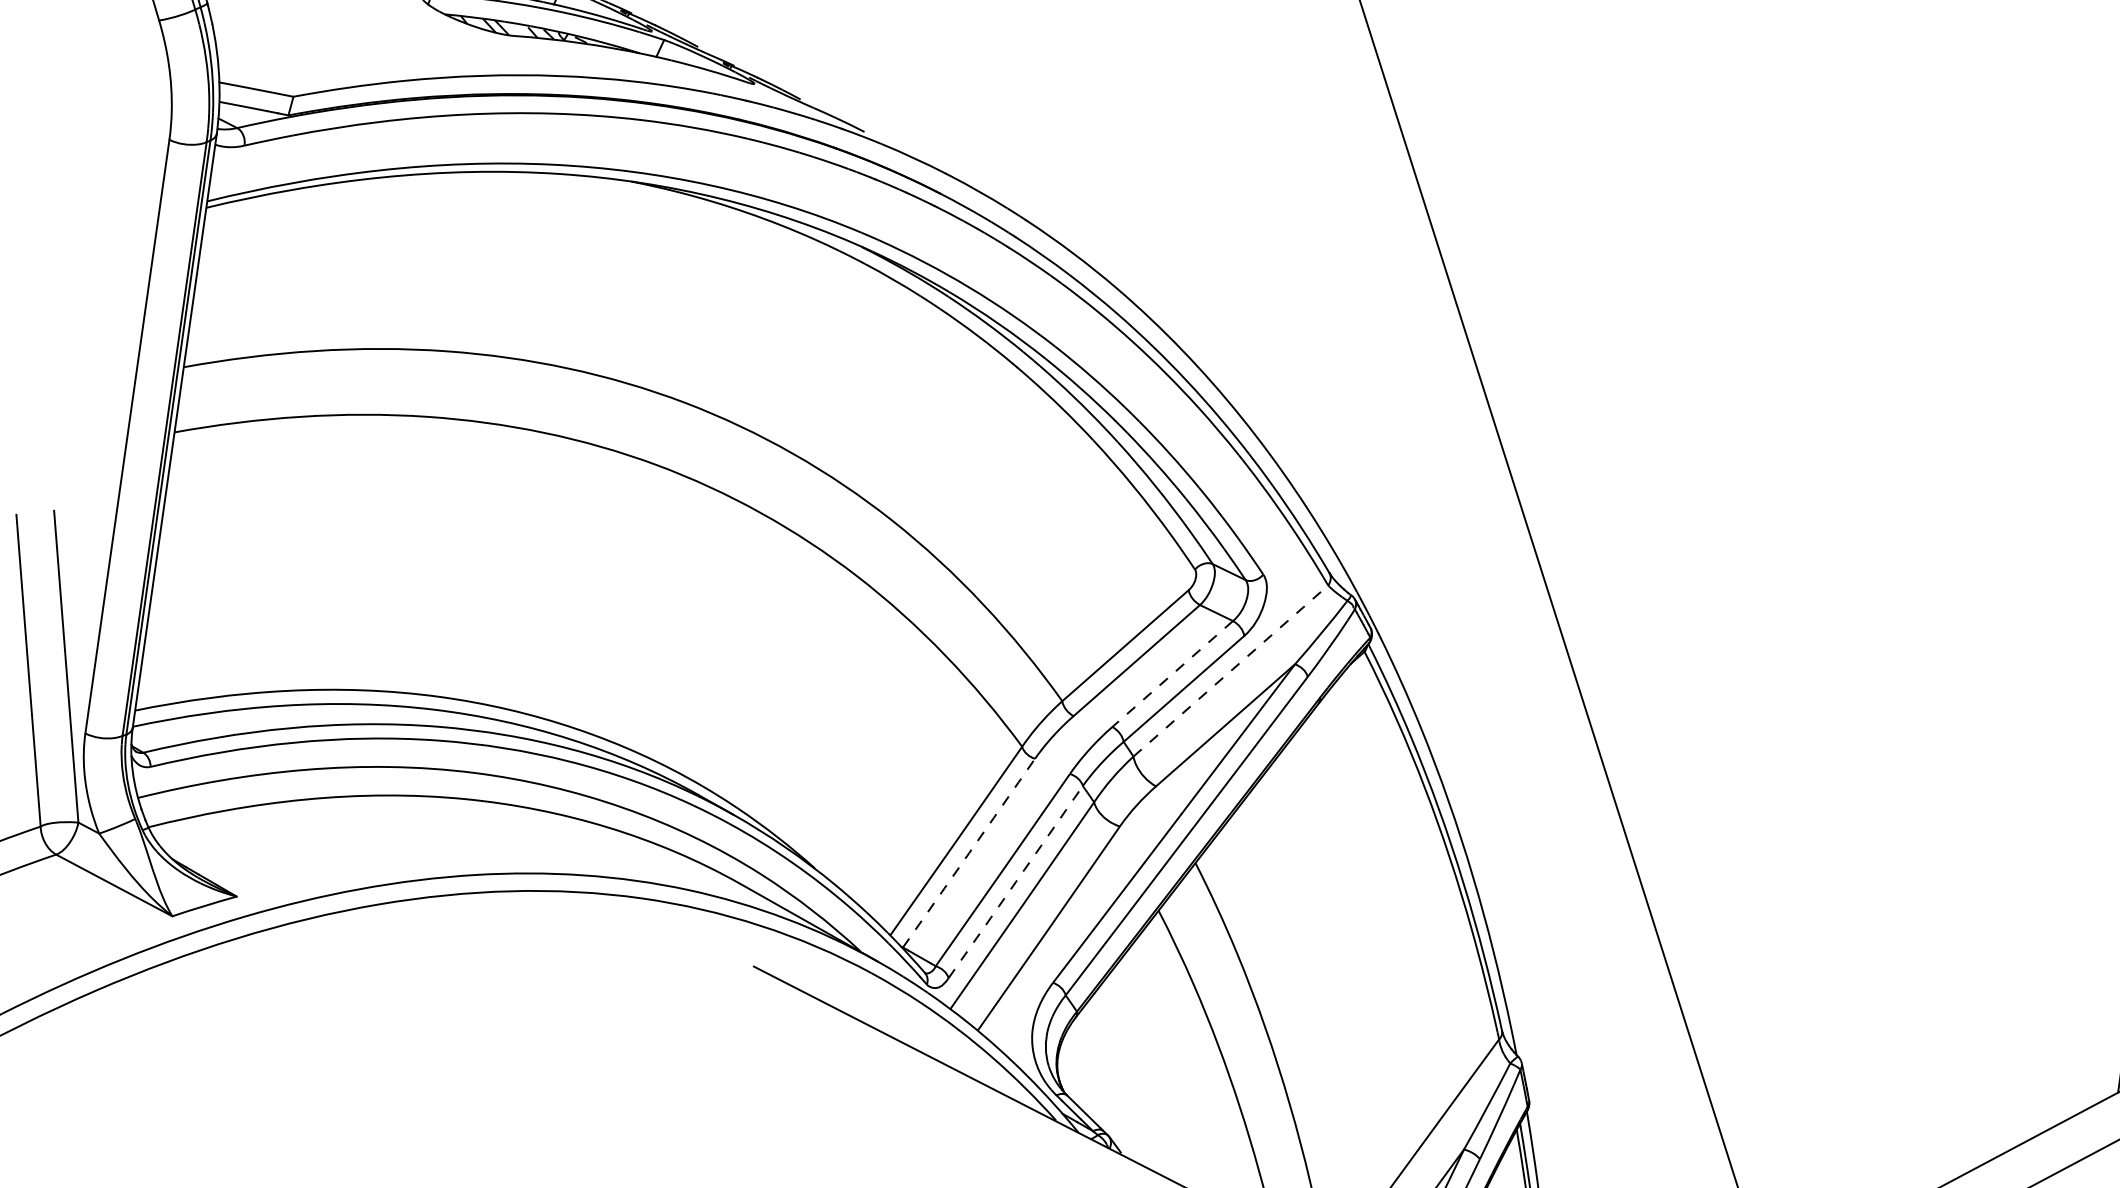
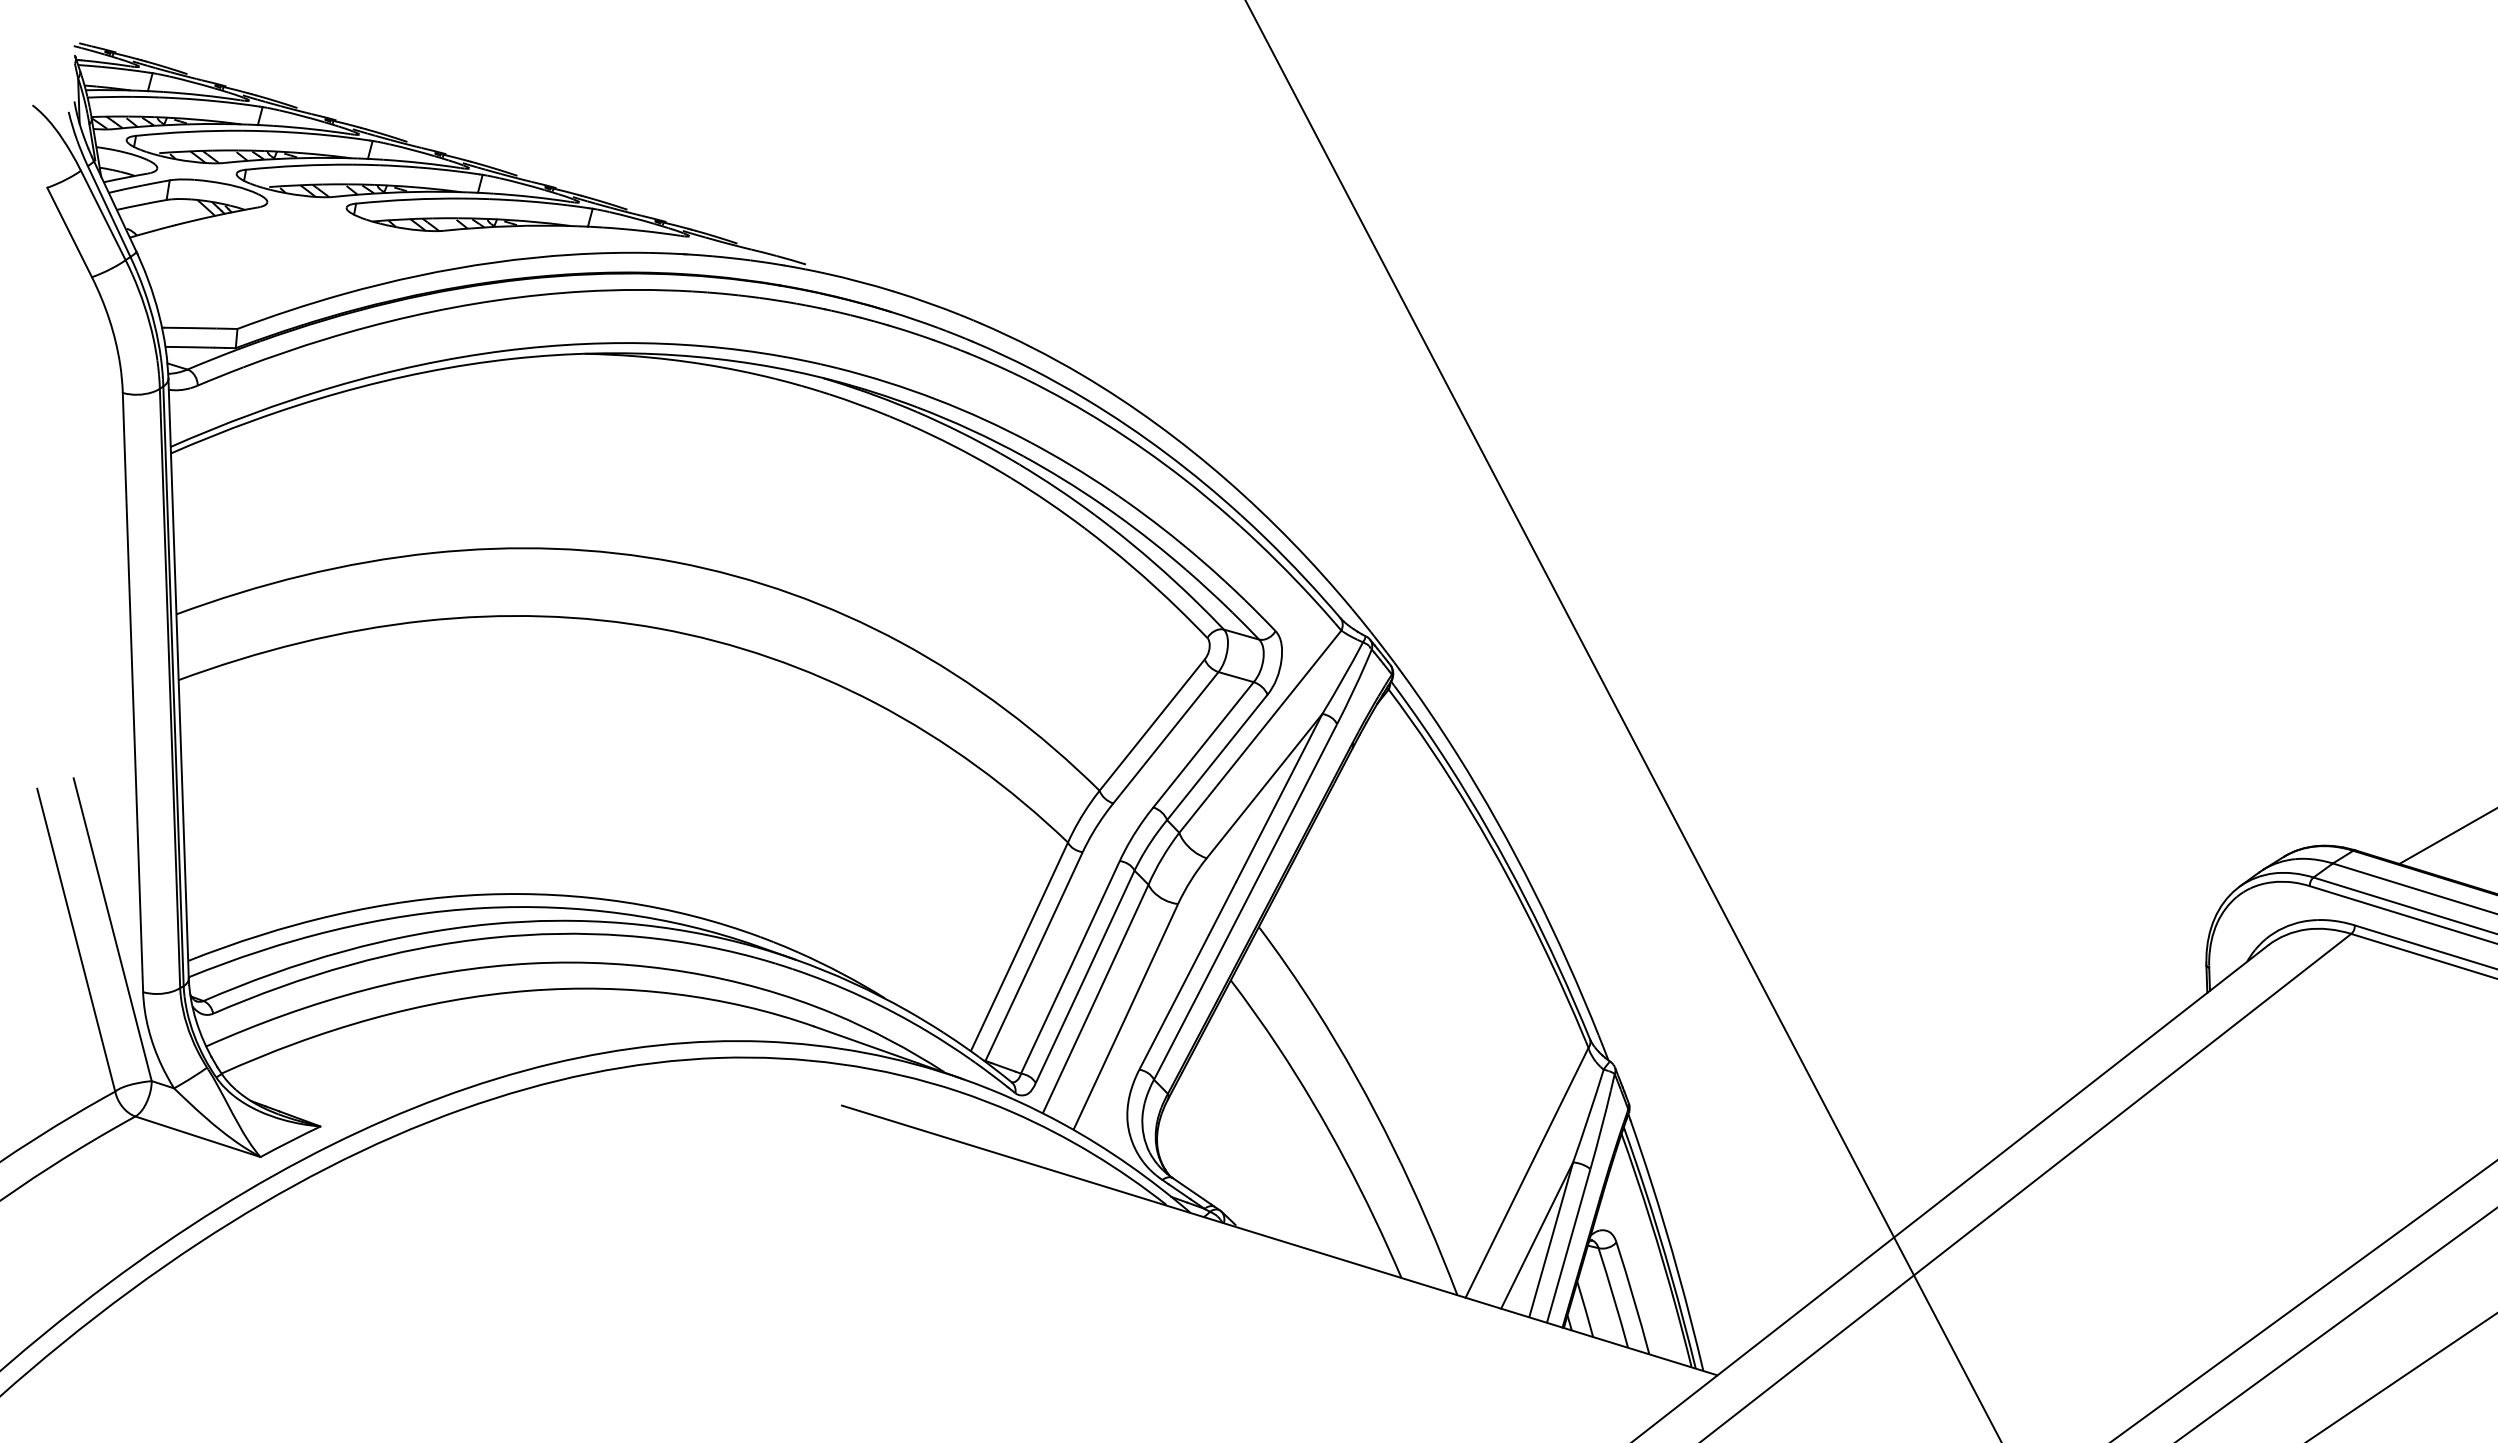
line: (1231, 670) -> (1260, 731), dashed -> solid
line: (1172, 674) -> (1203, 745), dashed -> solid
arc: (969, 853) -> (1034, 956), dashed -> solid
arc: (1015, 882) -> (1085, 977), dashed -> solid

